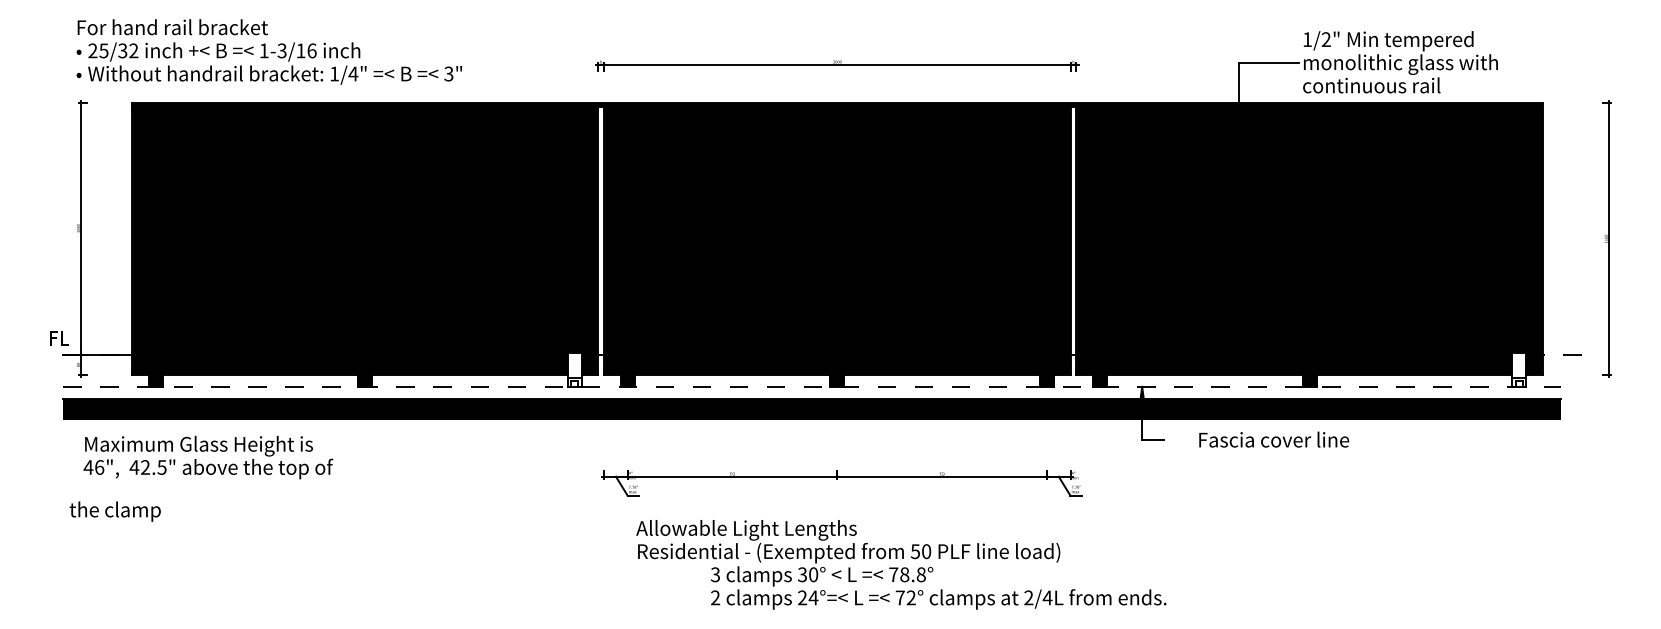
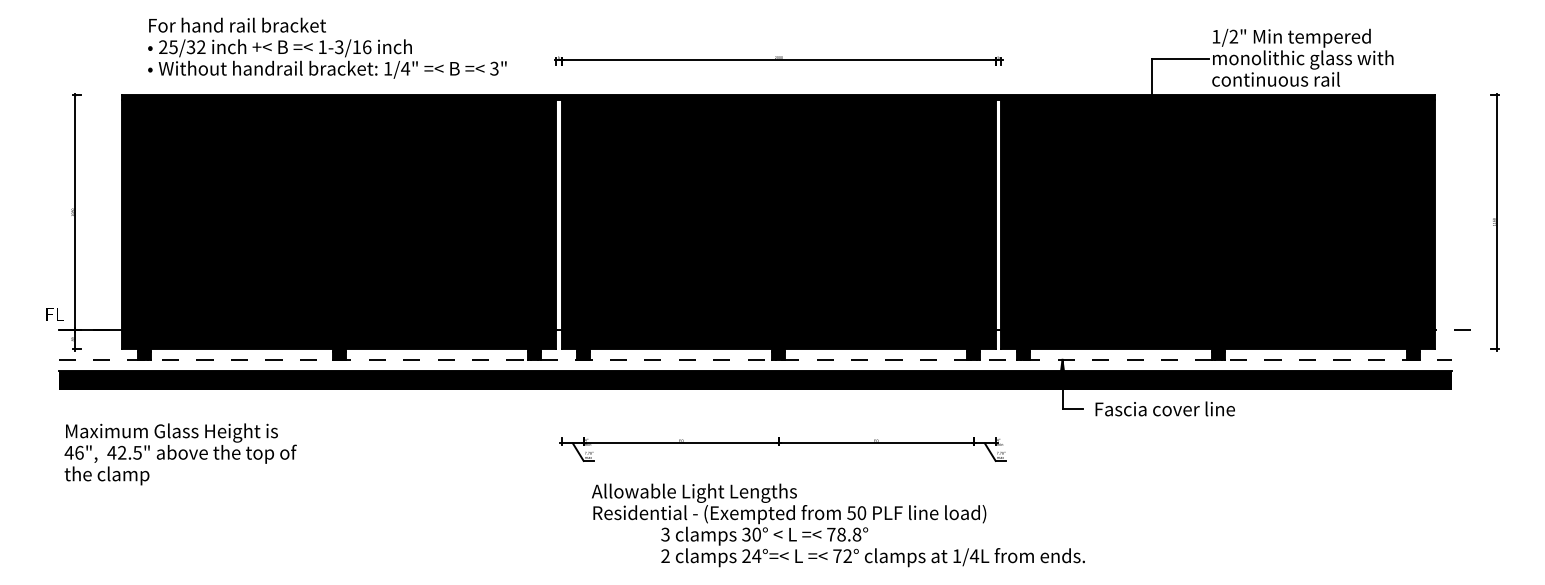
text: (269, 51) -> (327, 47), moved
fill: (573, 369) -> (533, 343), added
fill: (1518, 369) -> (1412, 343), added
text: (1273, 439) -> (1164, 408), moved
text: (208, 457) -> (180, 443), moved
text: (1028, 597) -> (956, 555), 2/4L -> 1/4L

